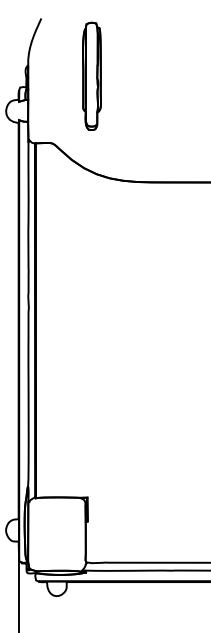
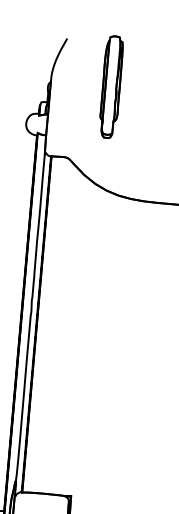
part: (91, 75) -> (110, 86), moved

